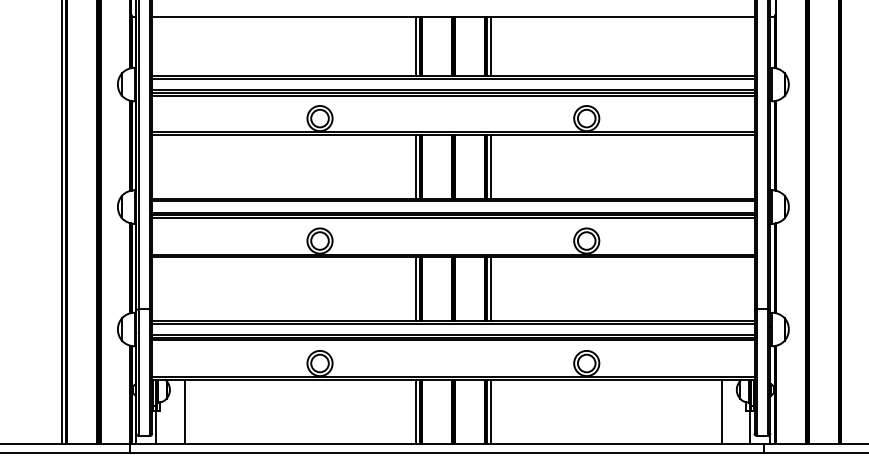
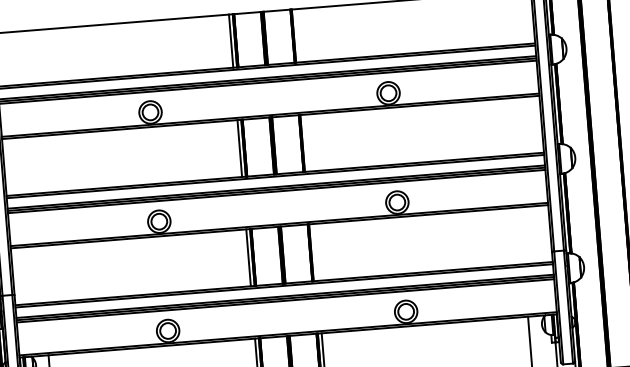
line: (490, 46) -> (297, 35), removed
line: (490, 166) -> (306, 142), removed
line: (490, 289) -> (314, 252), removed

